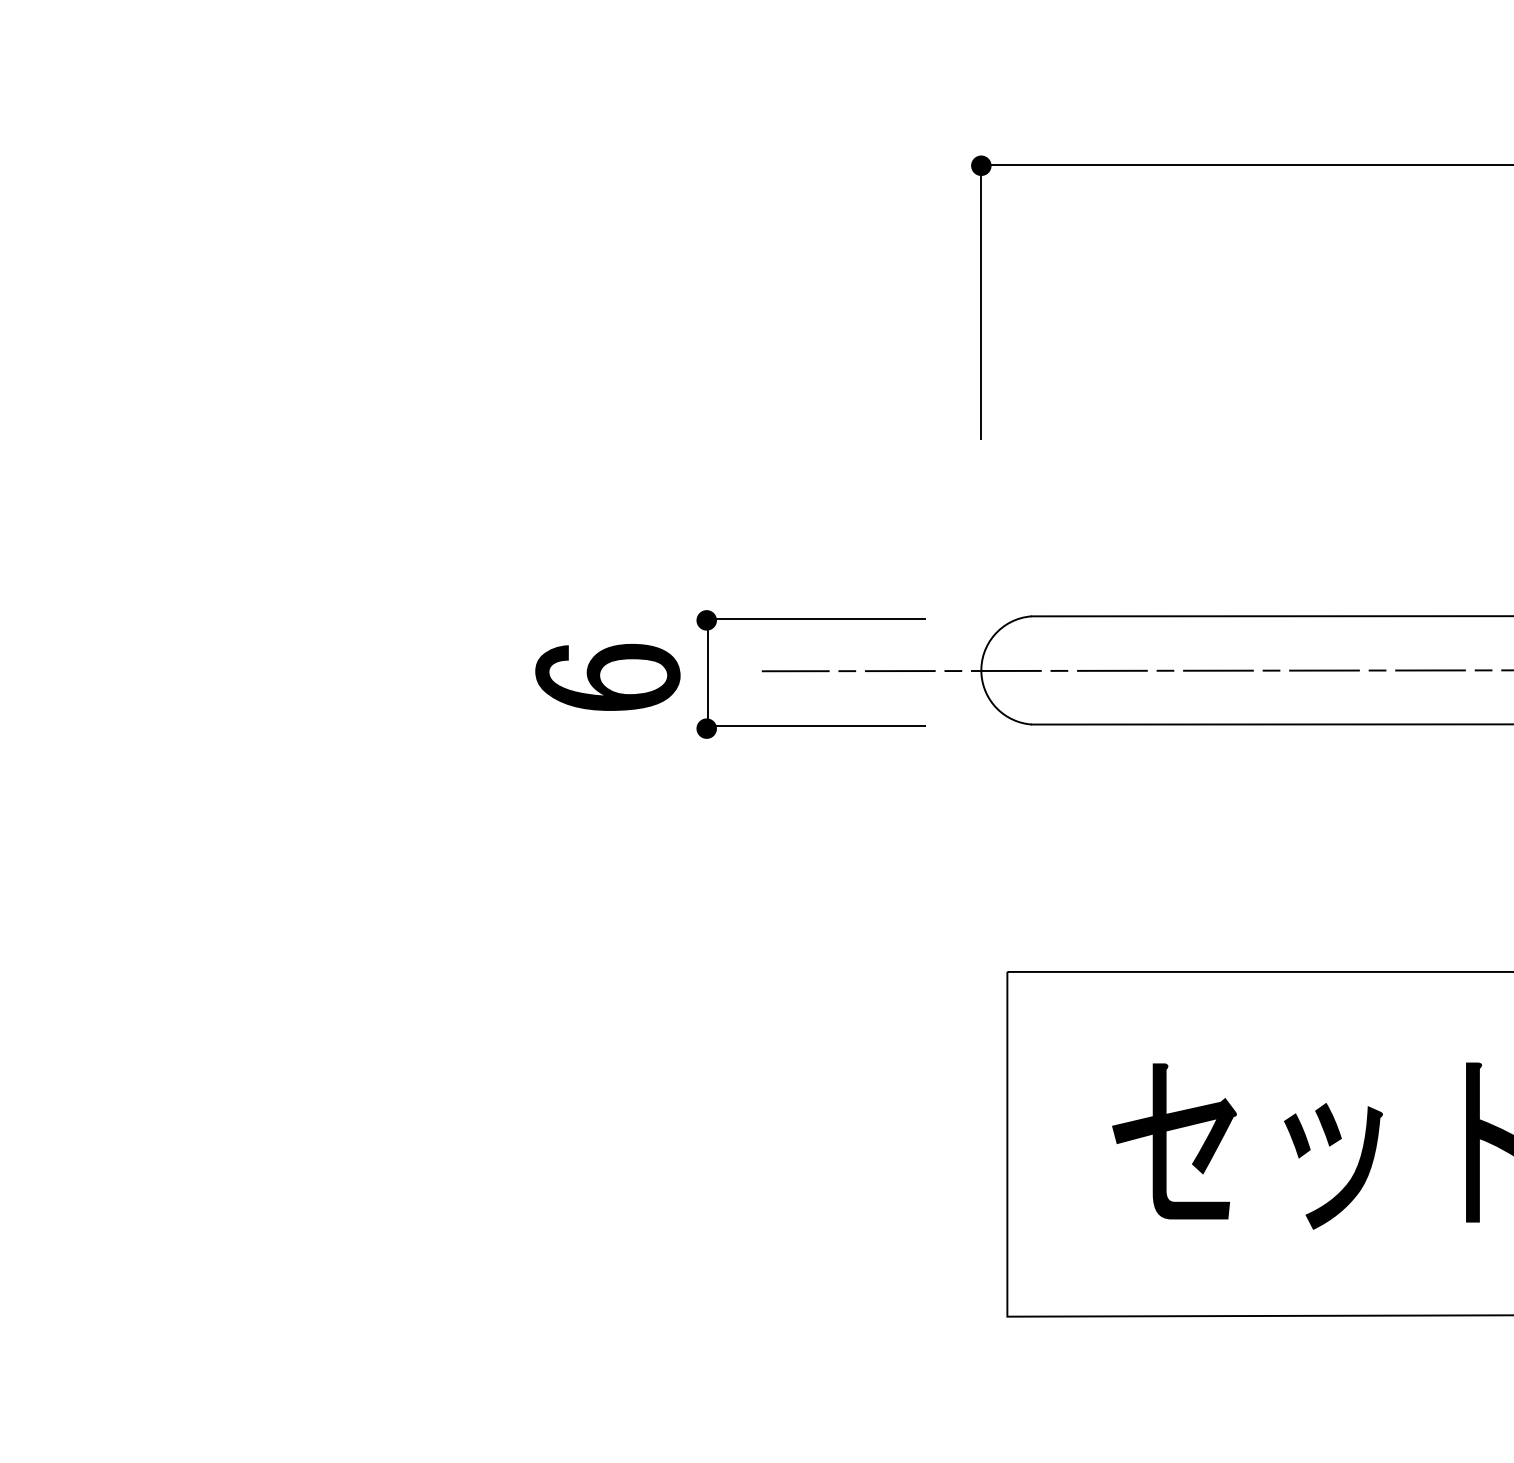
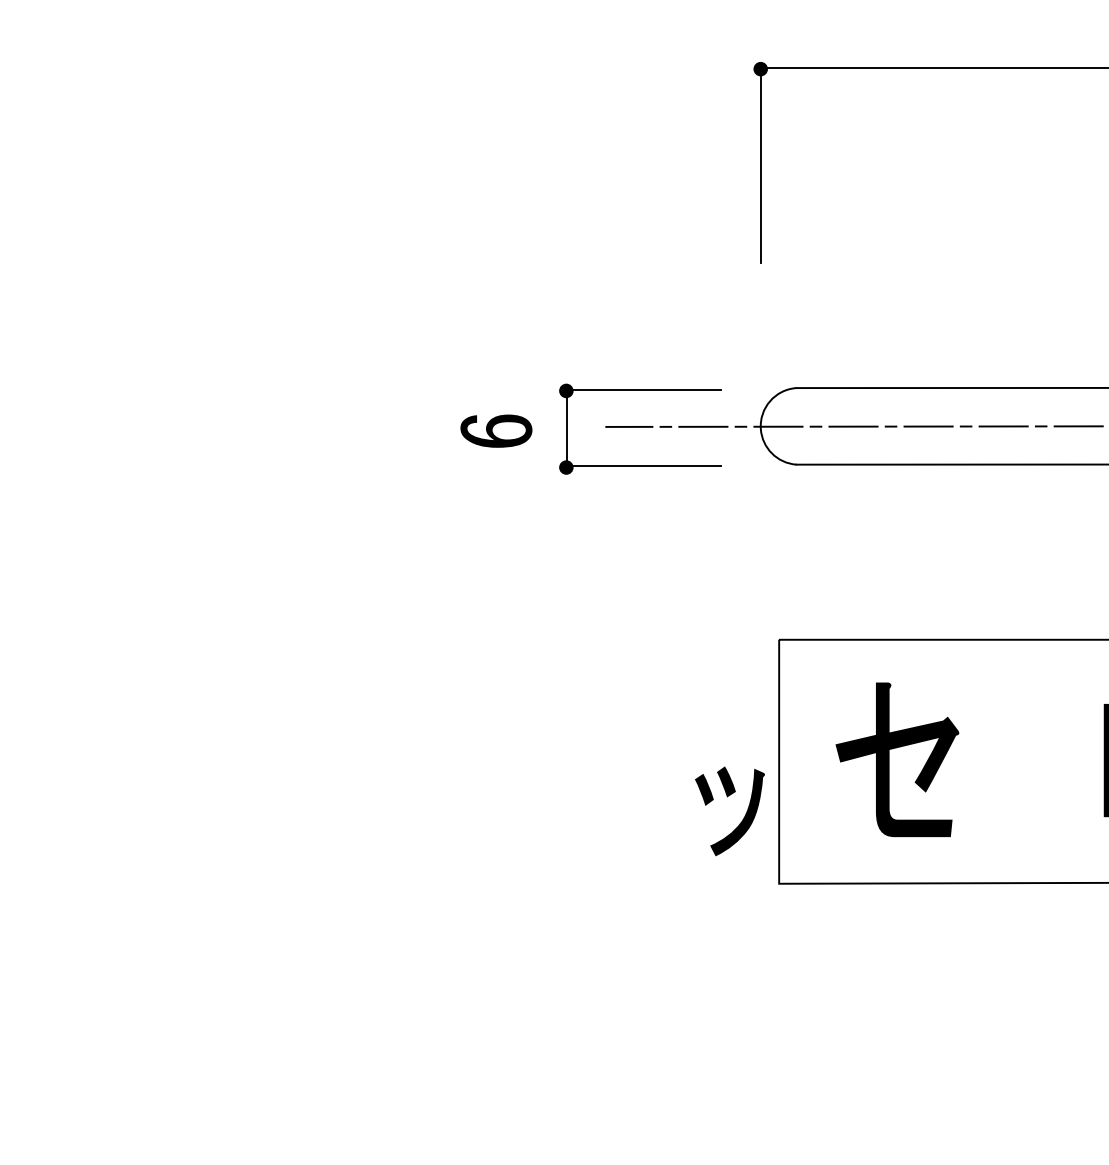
part: (608, 676) -> (496, 430), size x0.7
part: (1174, 1141) -> (897, 759), size x1.4
part: (1329, 1146) -> (727, 797), moved

